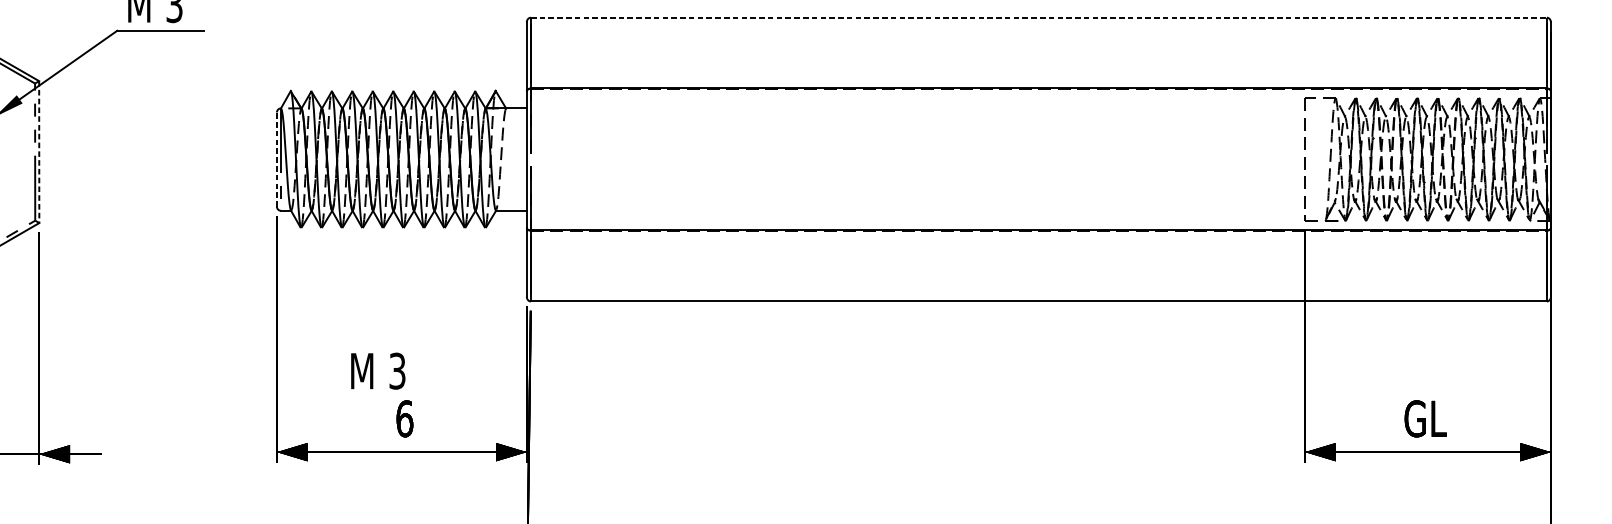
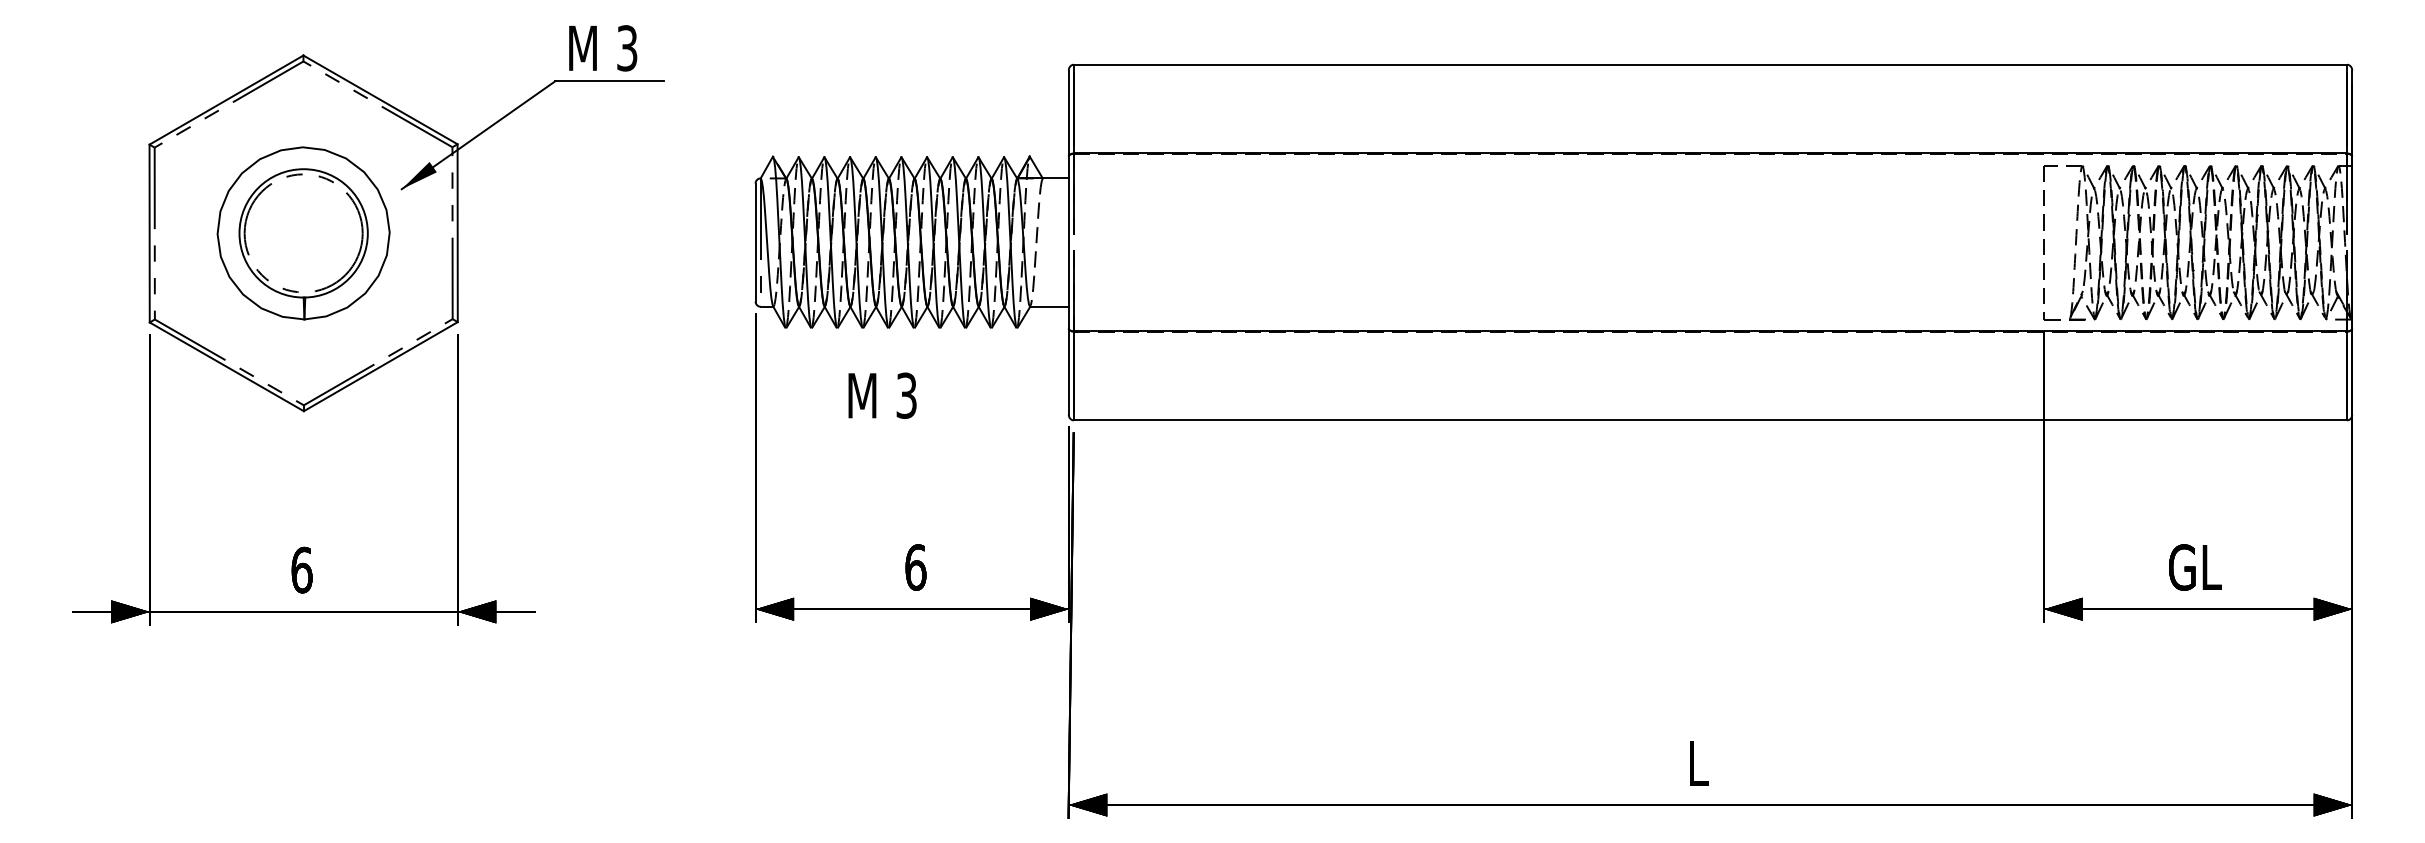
line: (1038, 17) -> (1710, 64), dashed -> solid
line: (39, 152) -> (457, 233), dashed -> solid
line: (276, 159) -> (755, 242), dashed -> solid
text: (378, 370) -> (882, 395), moved

